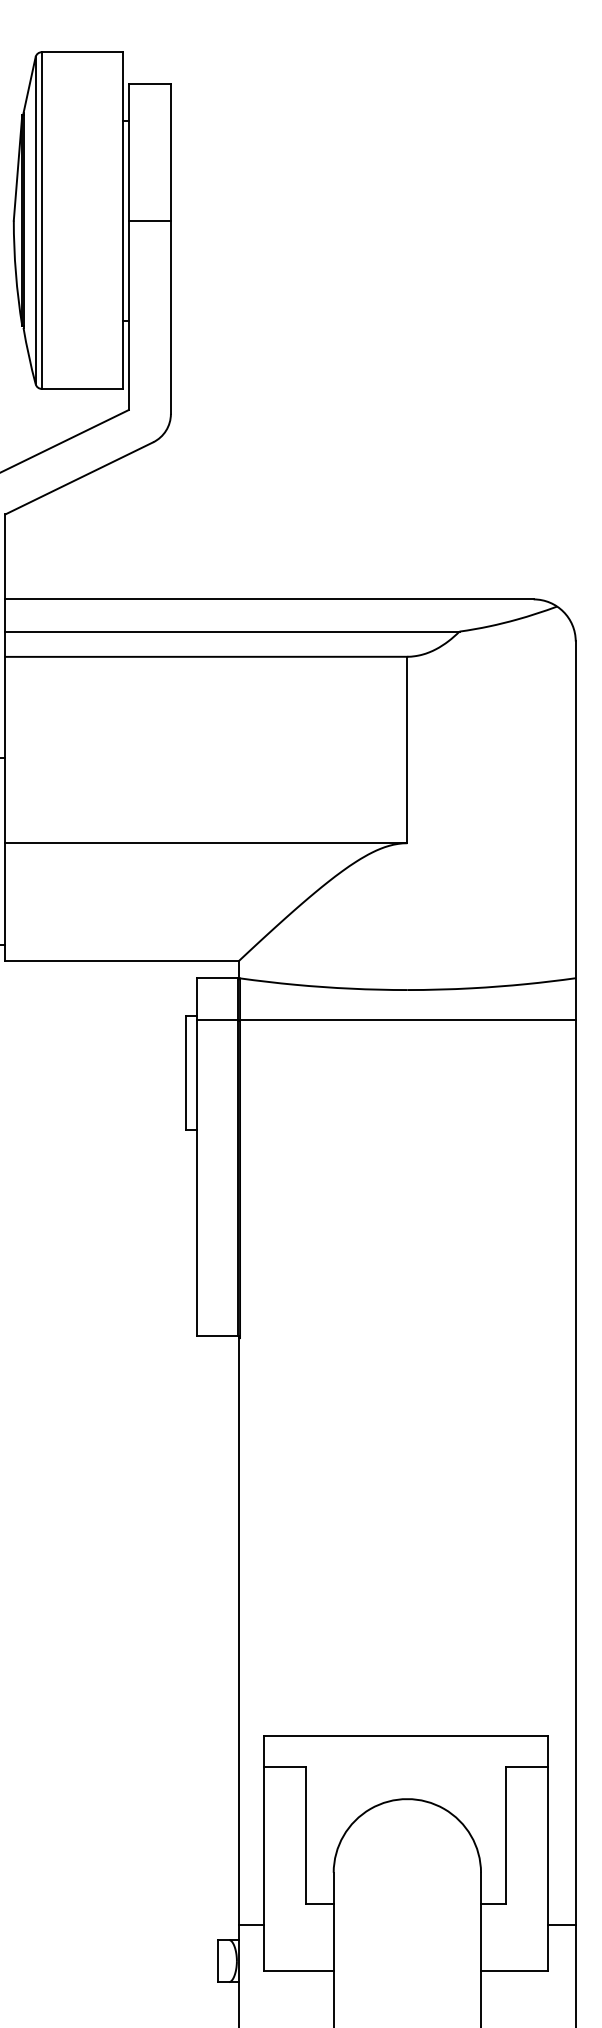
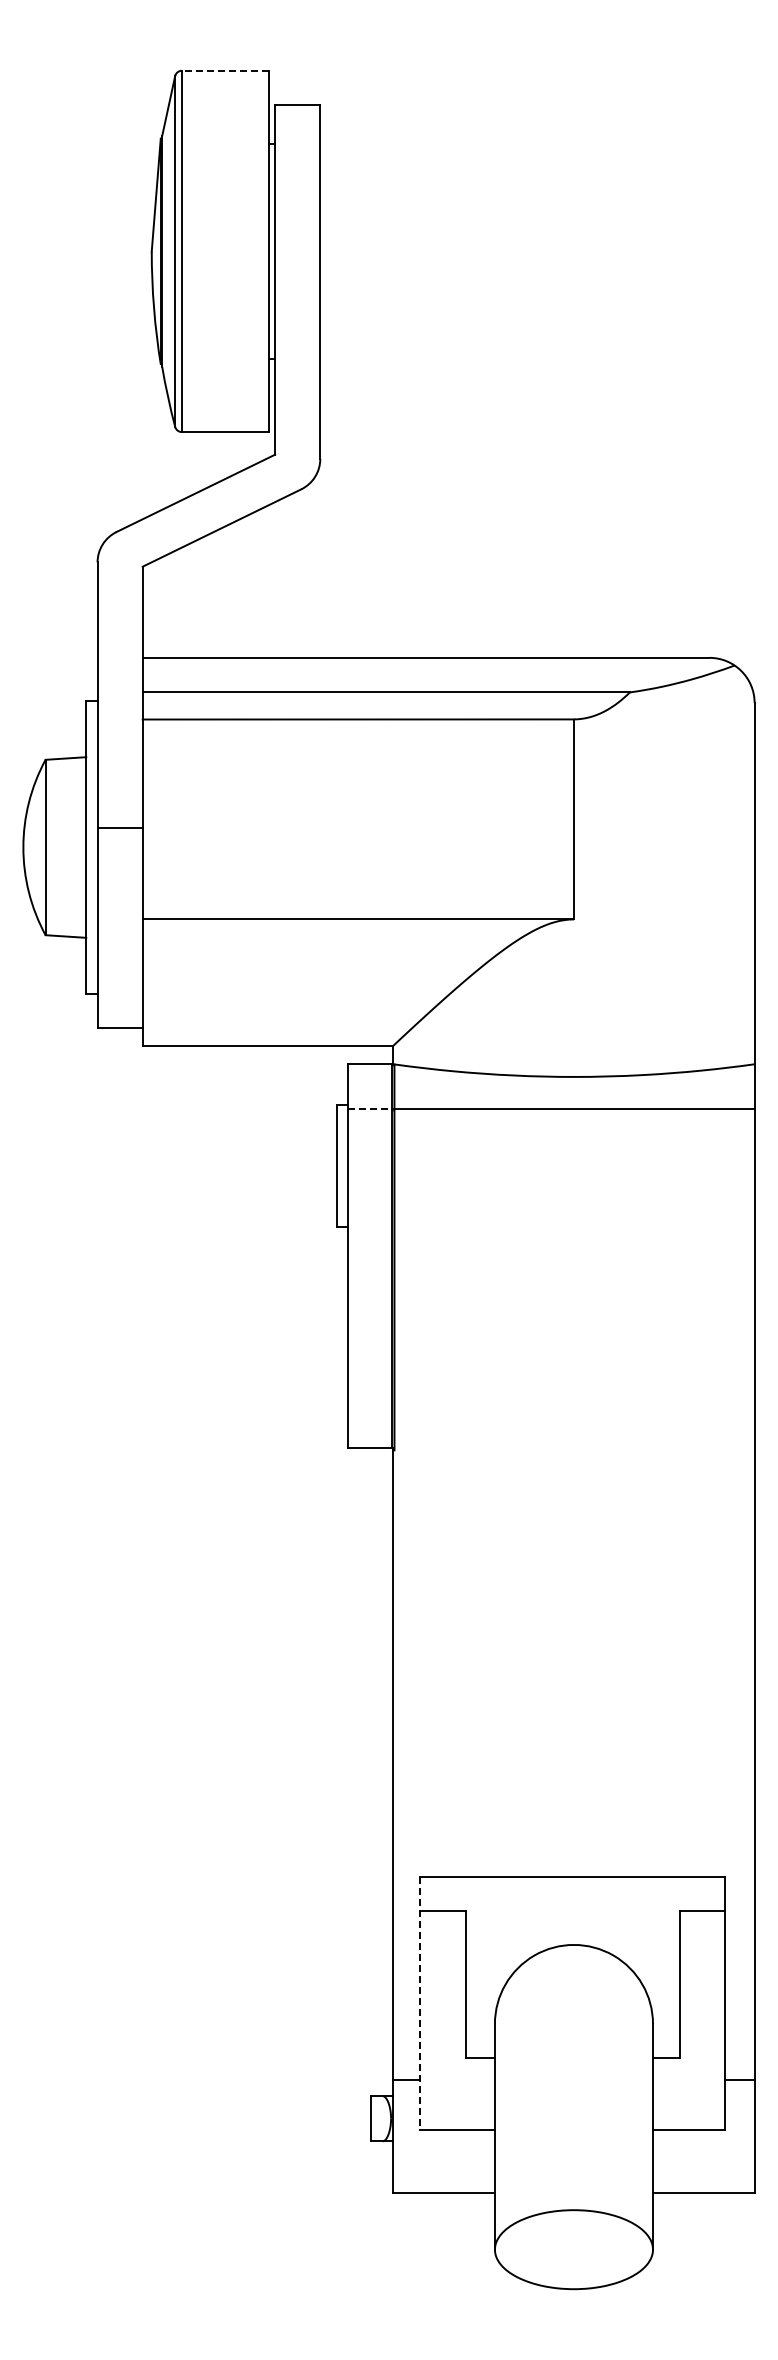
line: (82, 51) -> (225, 70), solid -> dashed
line: (149, 220) -> (297, 251), removed
line: (217, 1020) -> (370, 1109), solid -> dashed
line: (264, 1853) -> (420, 2003), solid -> dashed

